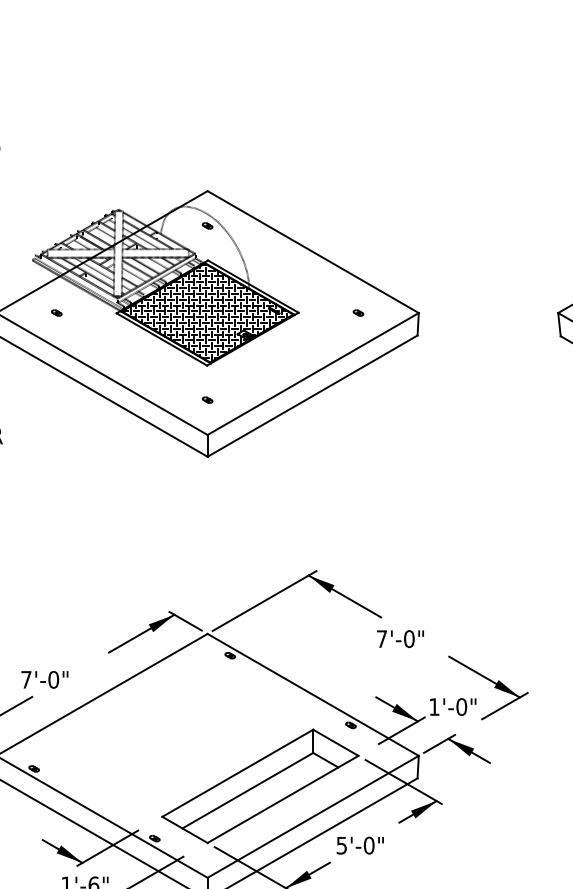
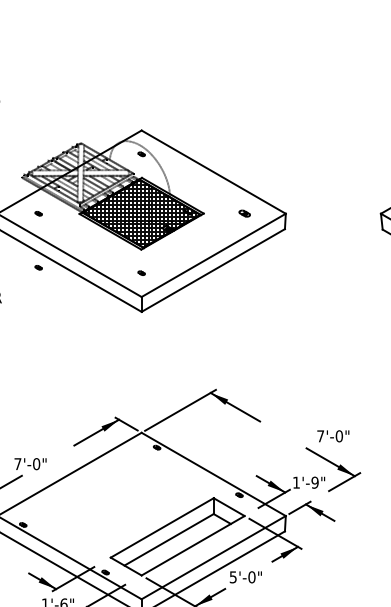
part: (358, 312) -> (244, 213), size x1.6
part: (56, 391) -> (38, 267), added
text: (400, 639) -> (333, 436), moved
text: (460, 706) -> (314, 482), 1'-0" -> 1'-9"

